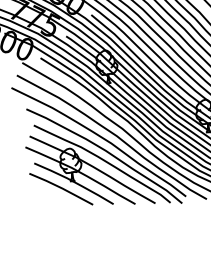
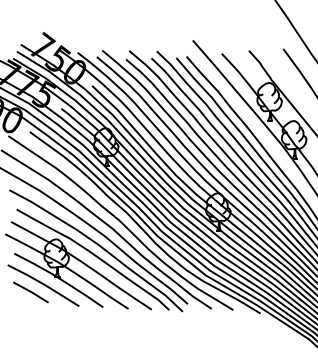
line: (50, 195) -> (30, 292), added

